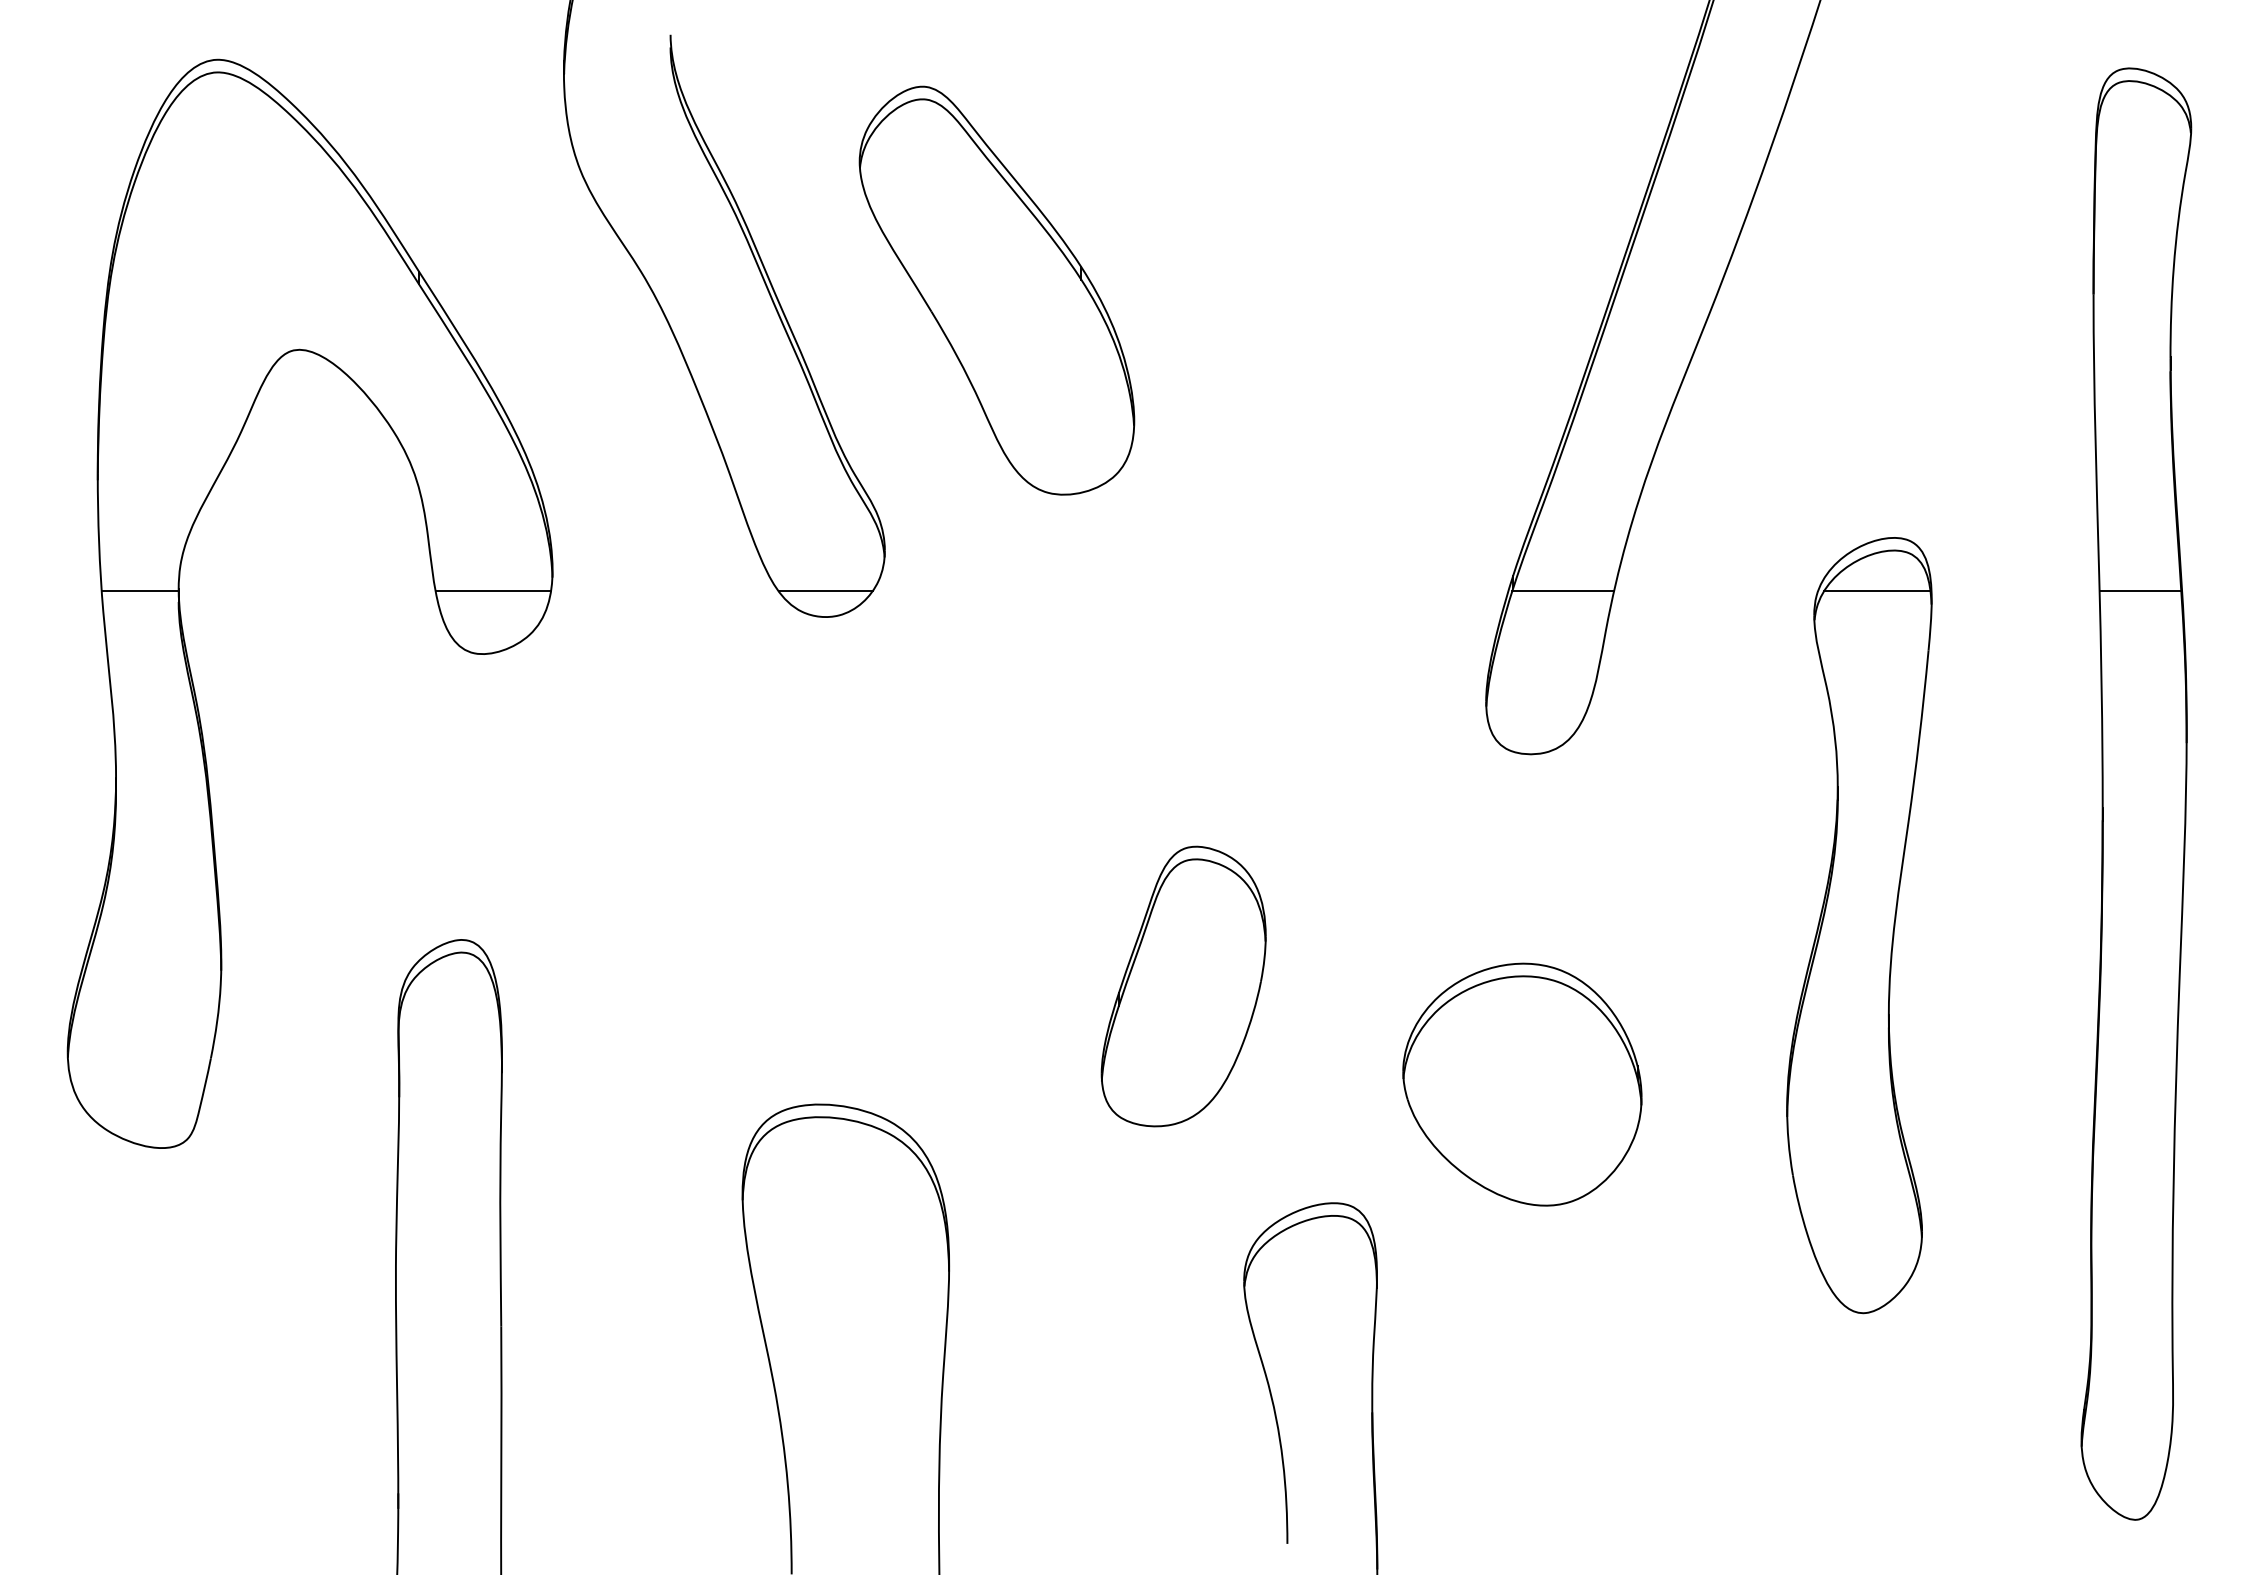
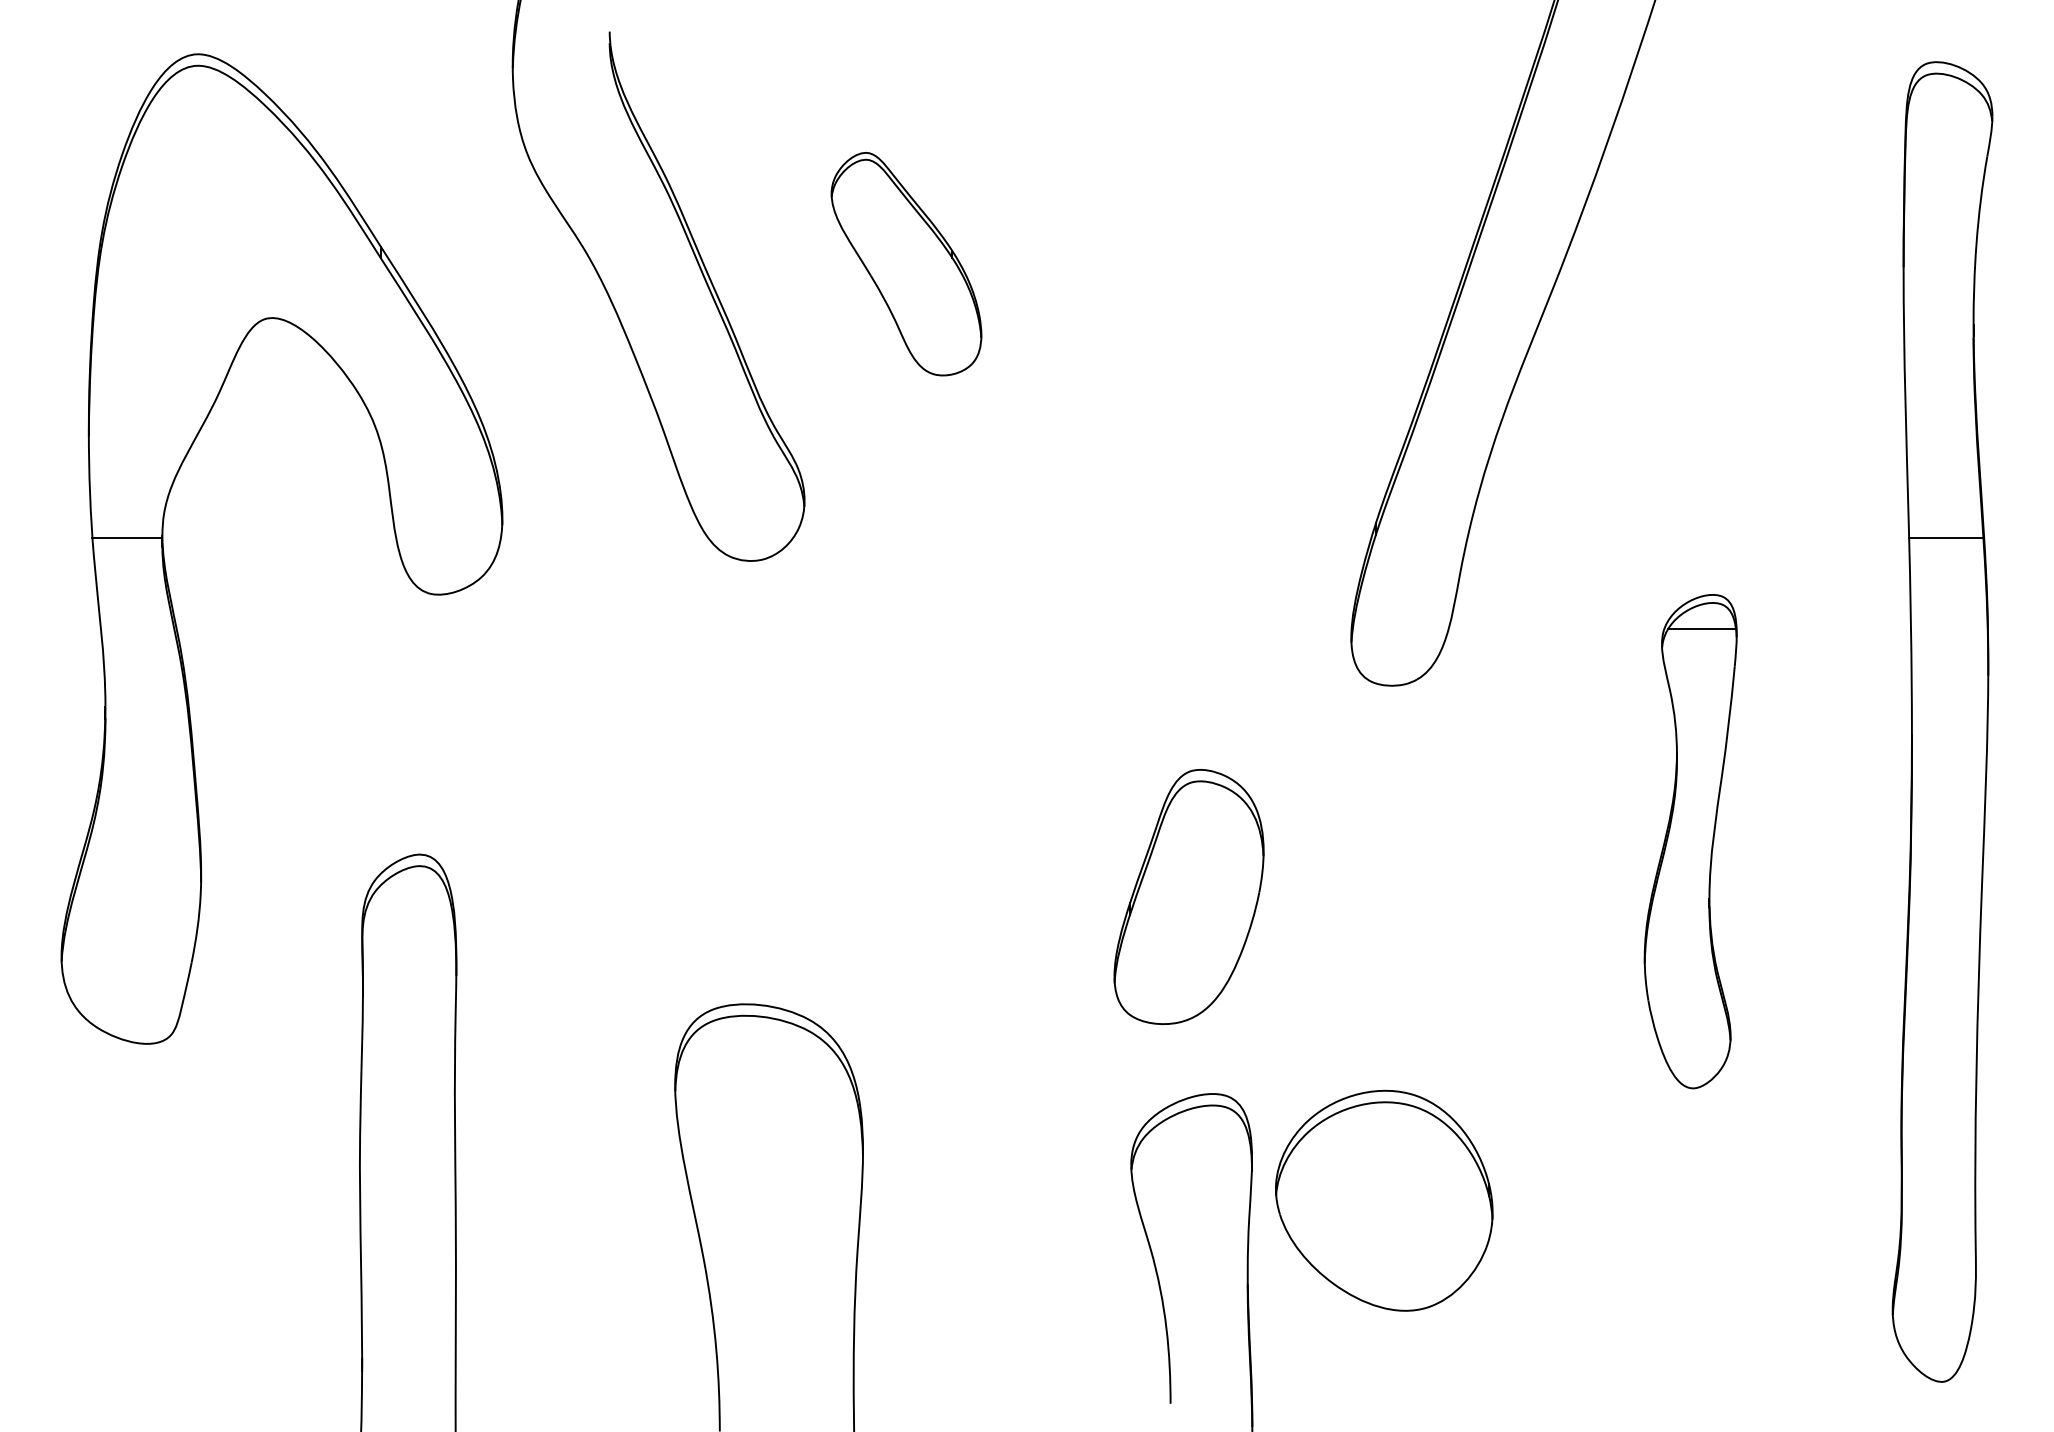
part: (996, 290) -> (906, 264), size x0.6
line: (493, 591) -> (448, 537), removed
line: (825, 591) -> (750, 537), removed
line: (1563, 591) -> (1421, 537), removed
part: (1859, 925) -> (1690, 841), size x0.7
part: (1183, 986) -> (1188, 896), moved
part: (1522, 1084) -> (1384, 1200), moved

